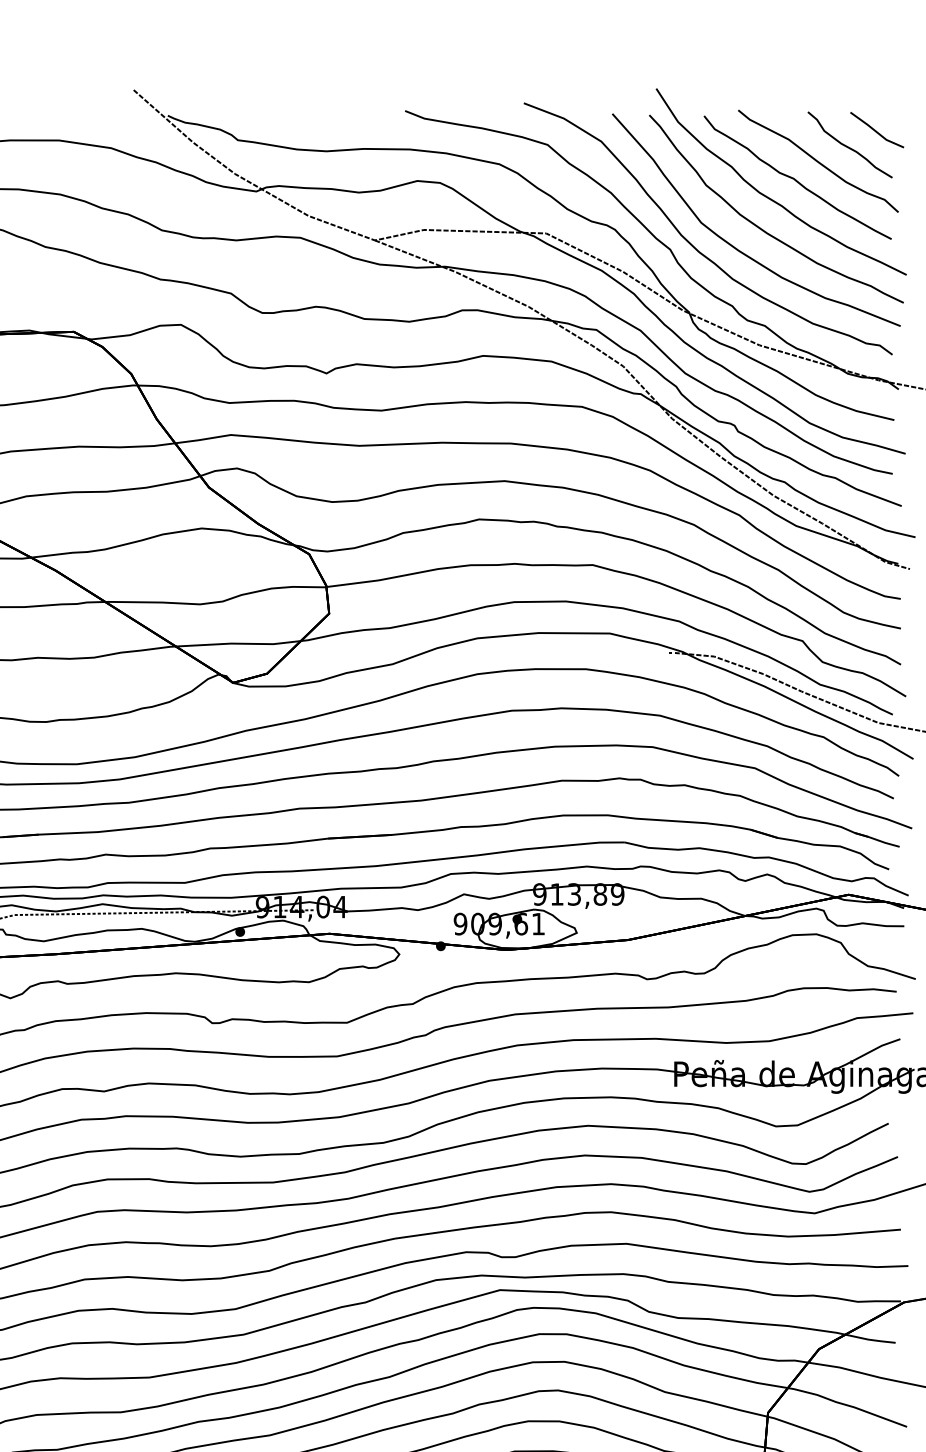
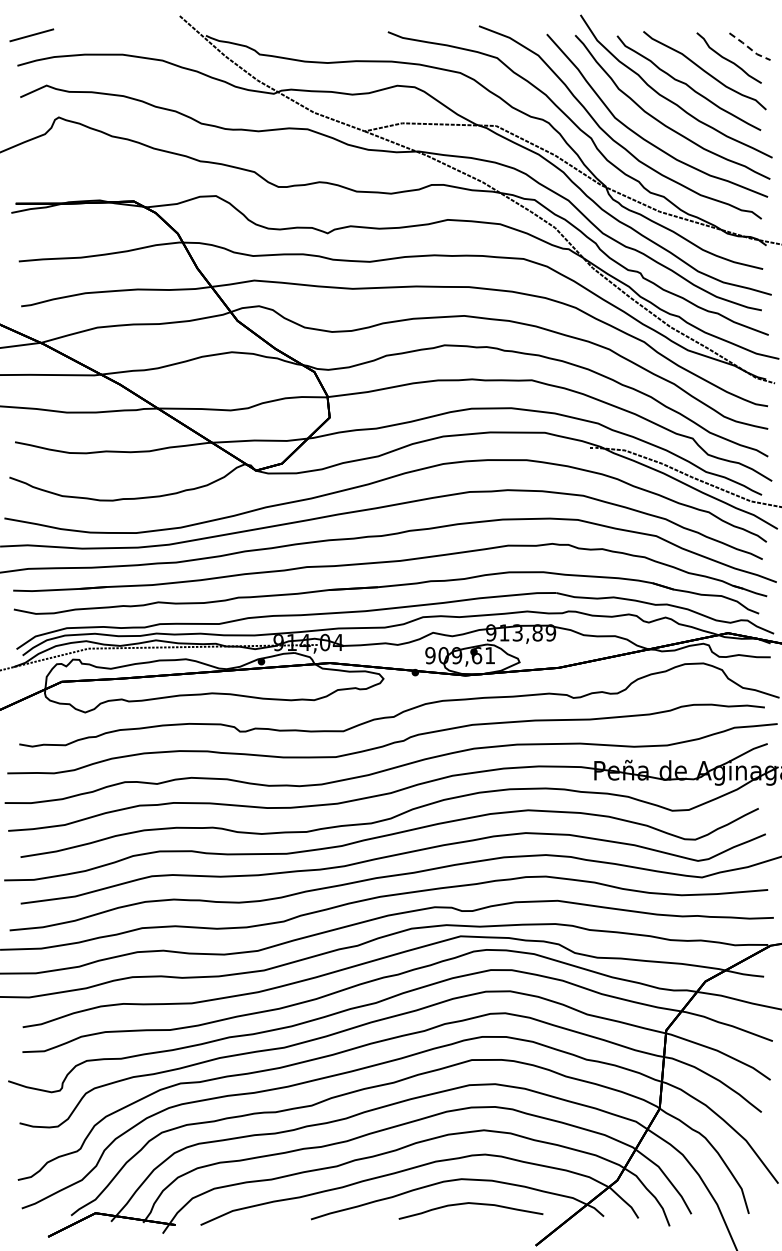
line: (876, 132) -> (749, 48), solid -> dashed

